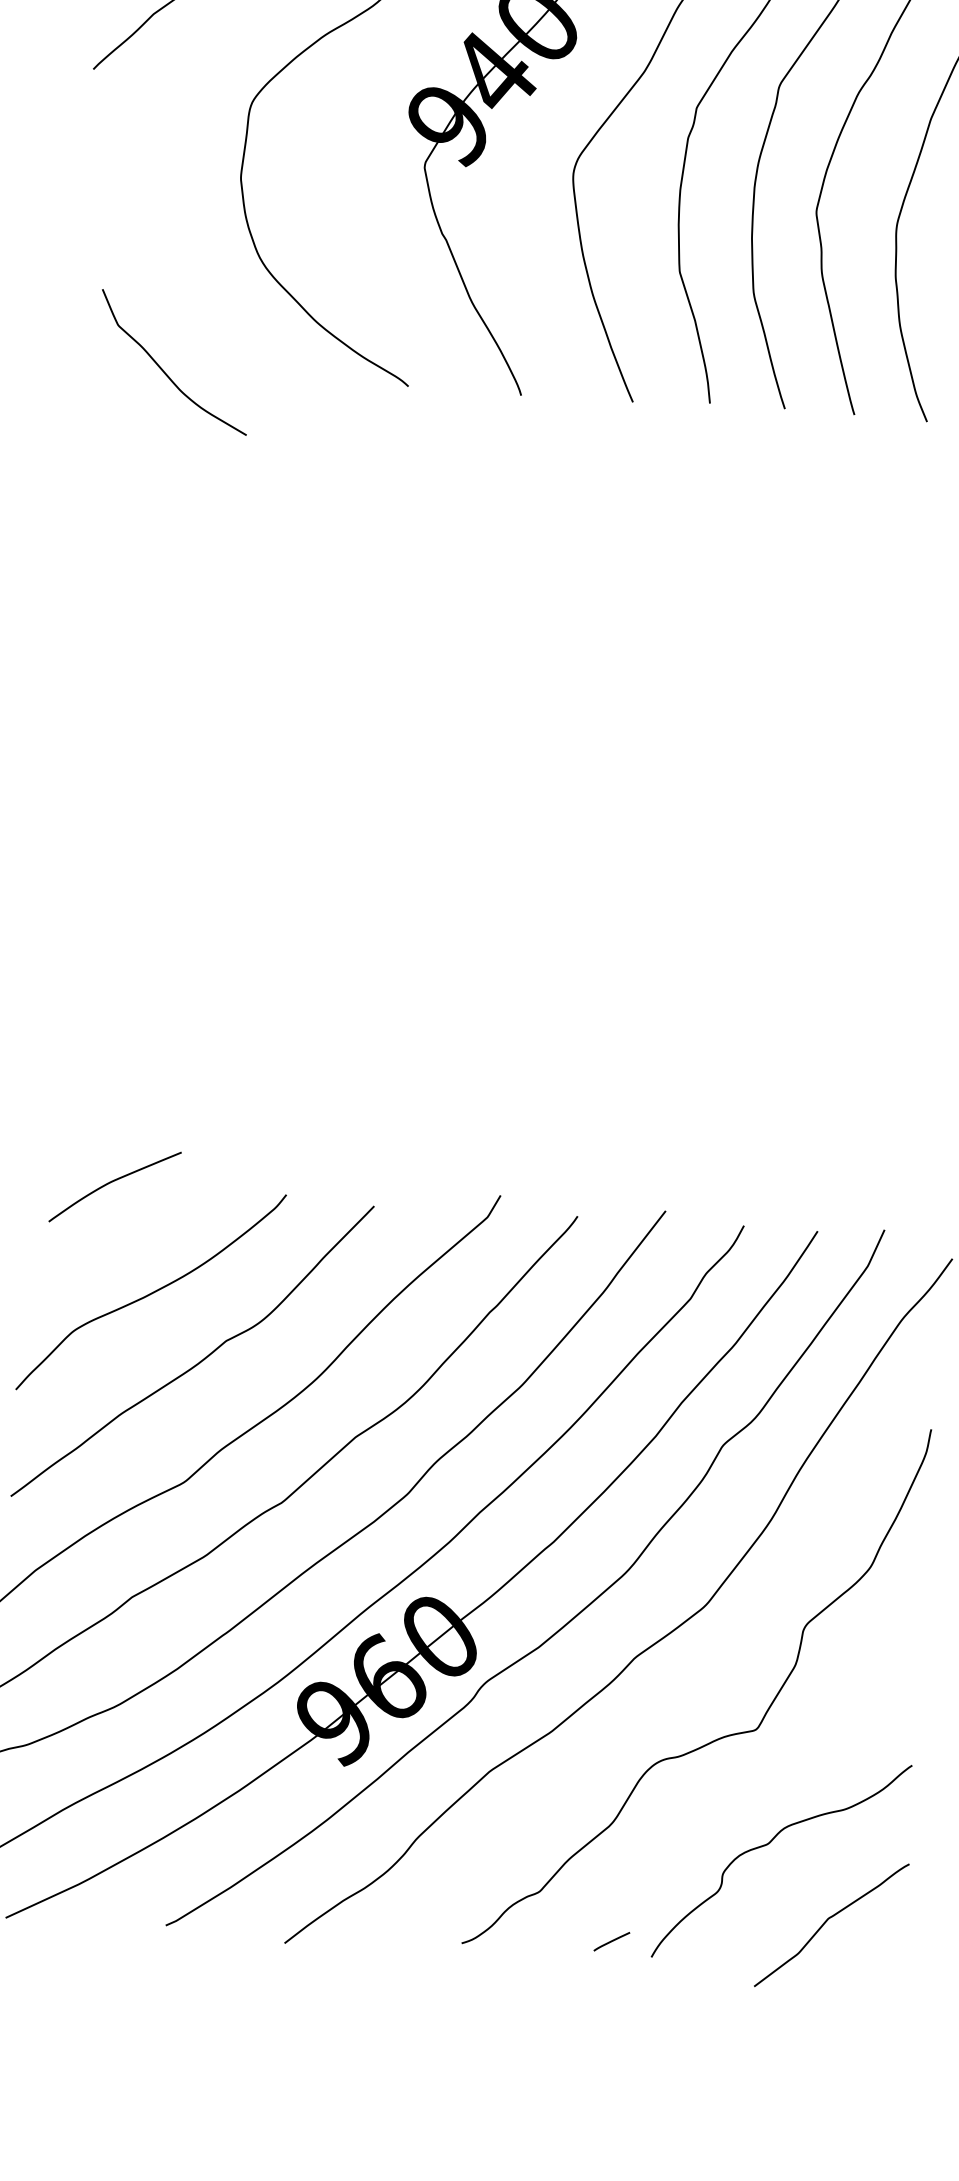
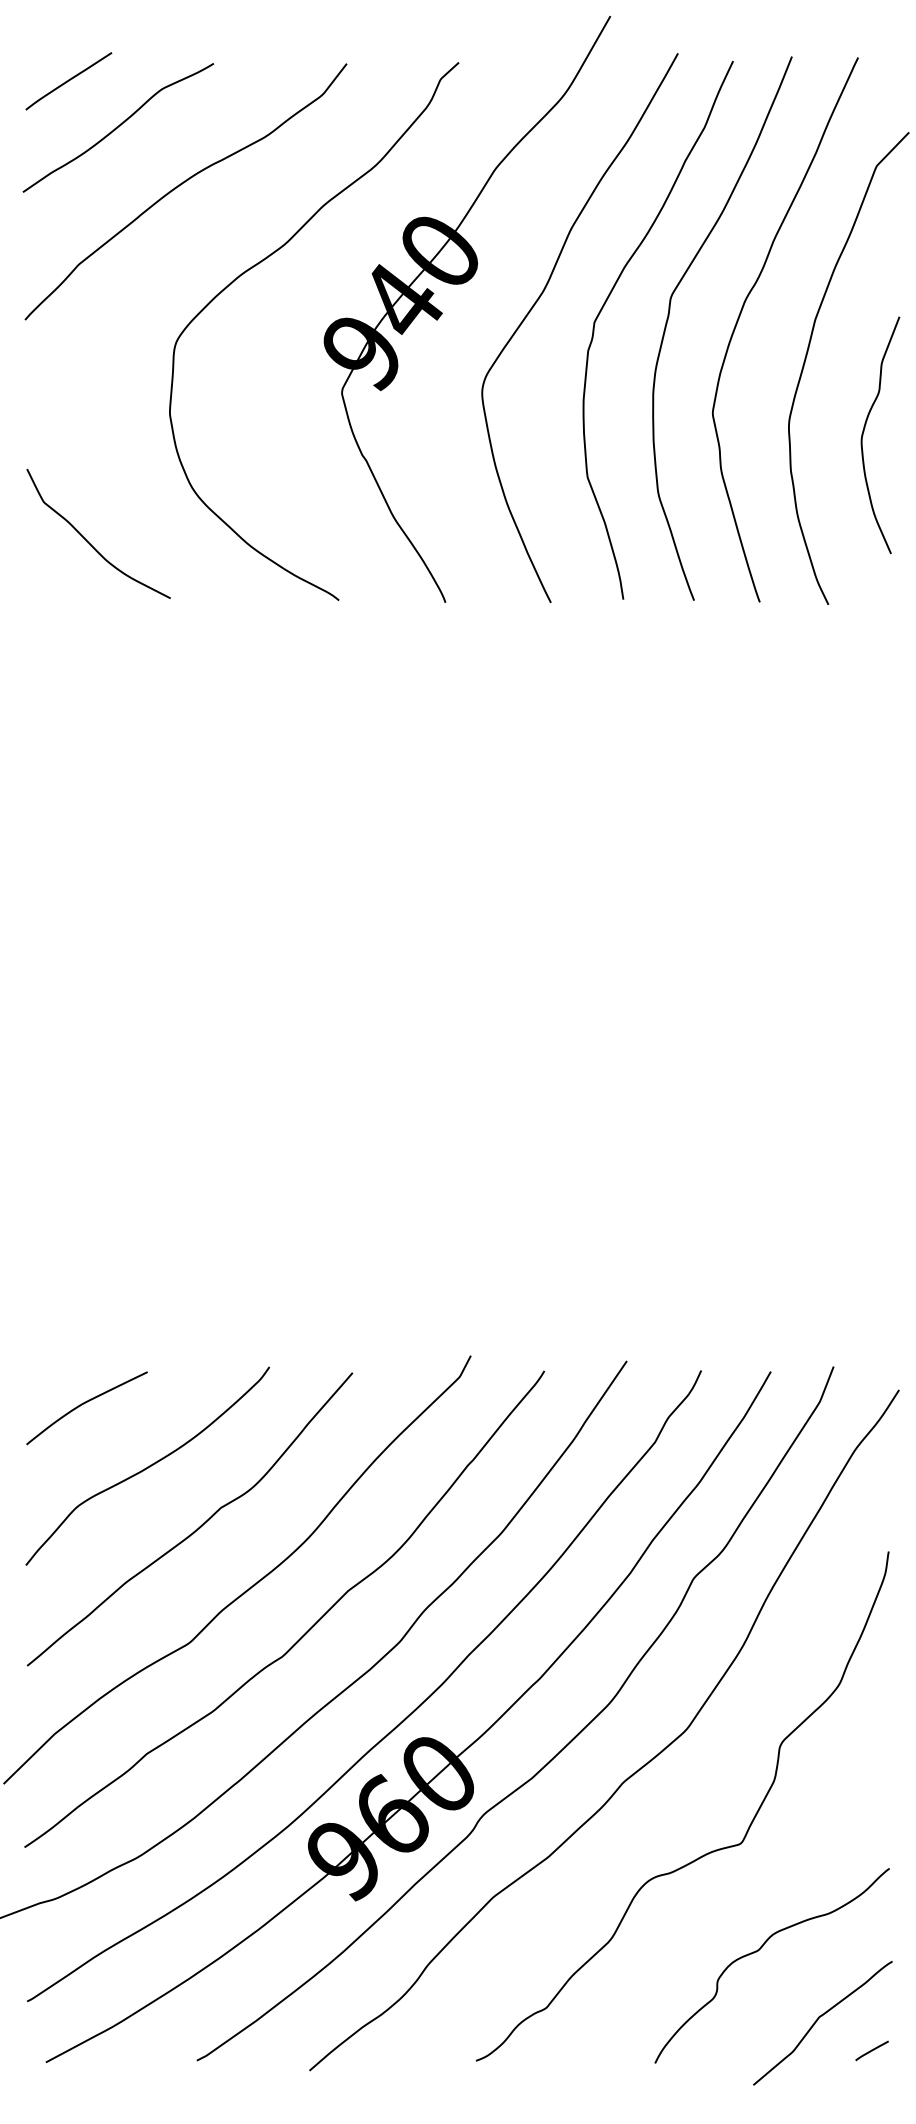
curve: (164, 370) -> (89, 542), moved
curve: (112, 1182) -> (84, 1404), moved
line: (611, 1941) -> (871, 2050), moved

